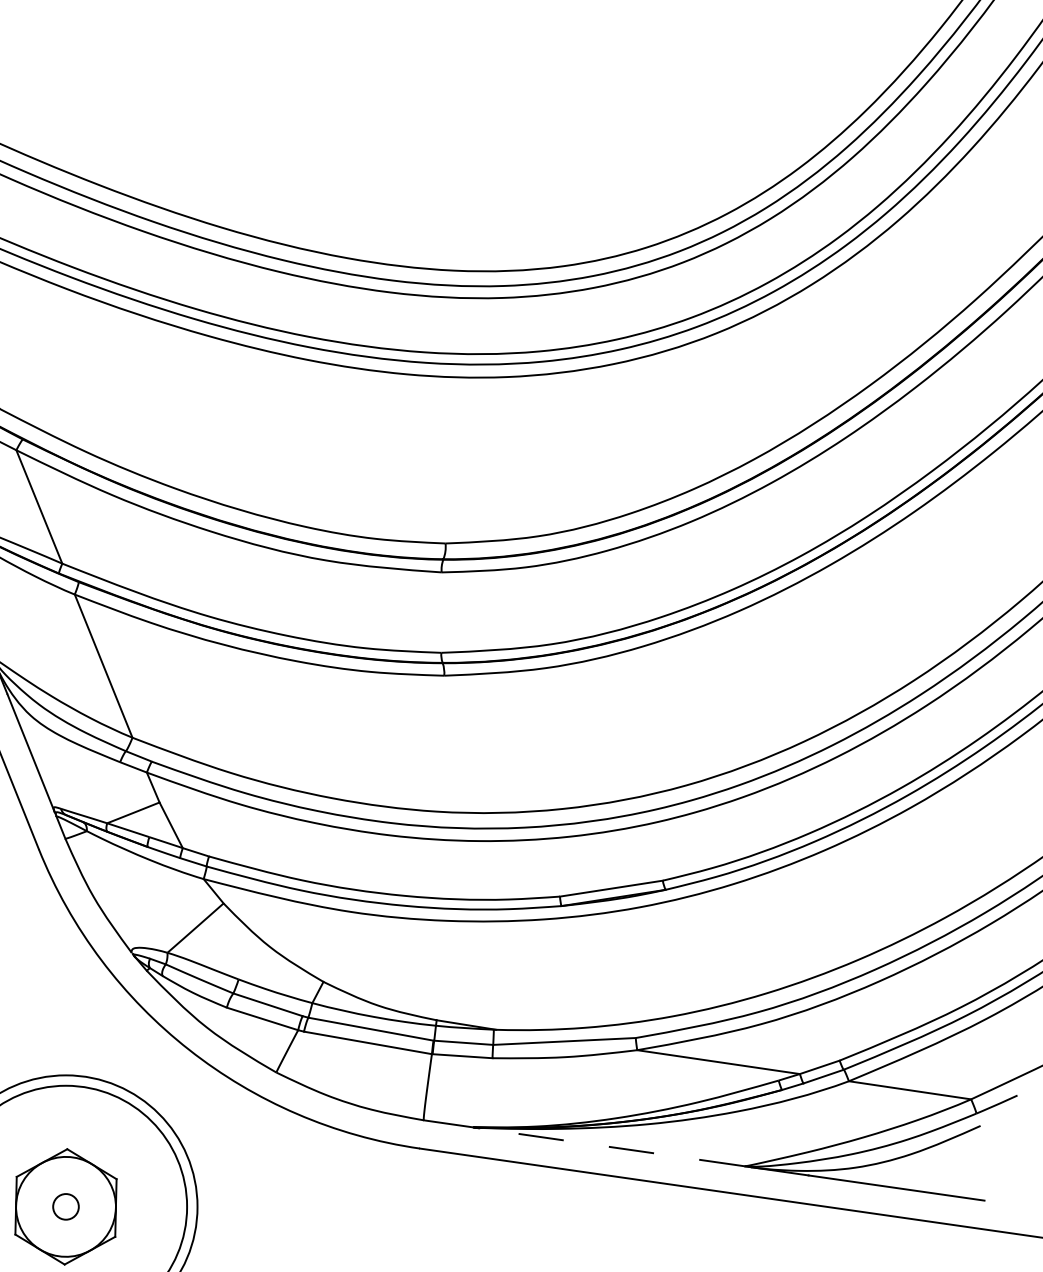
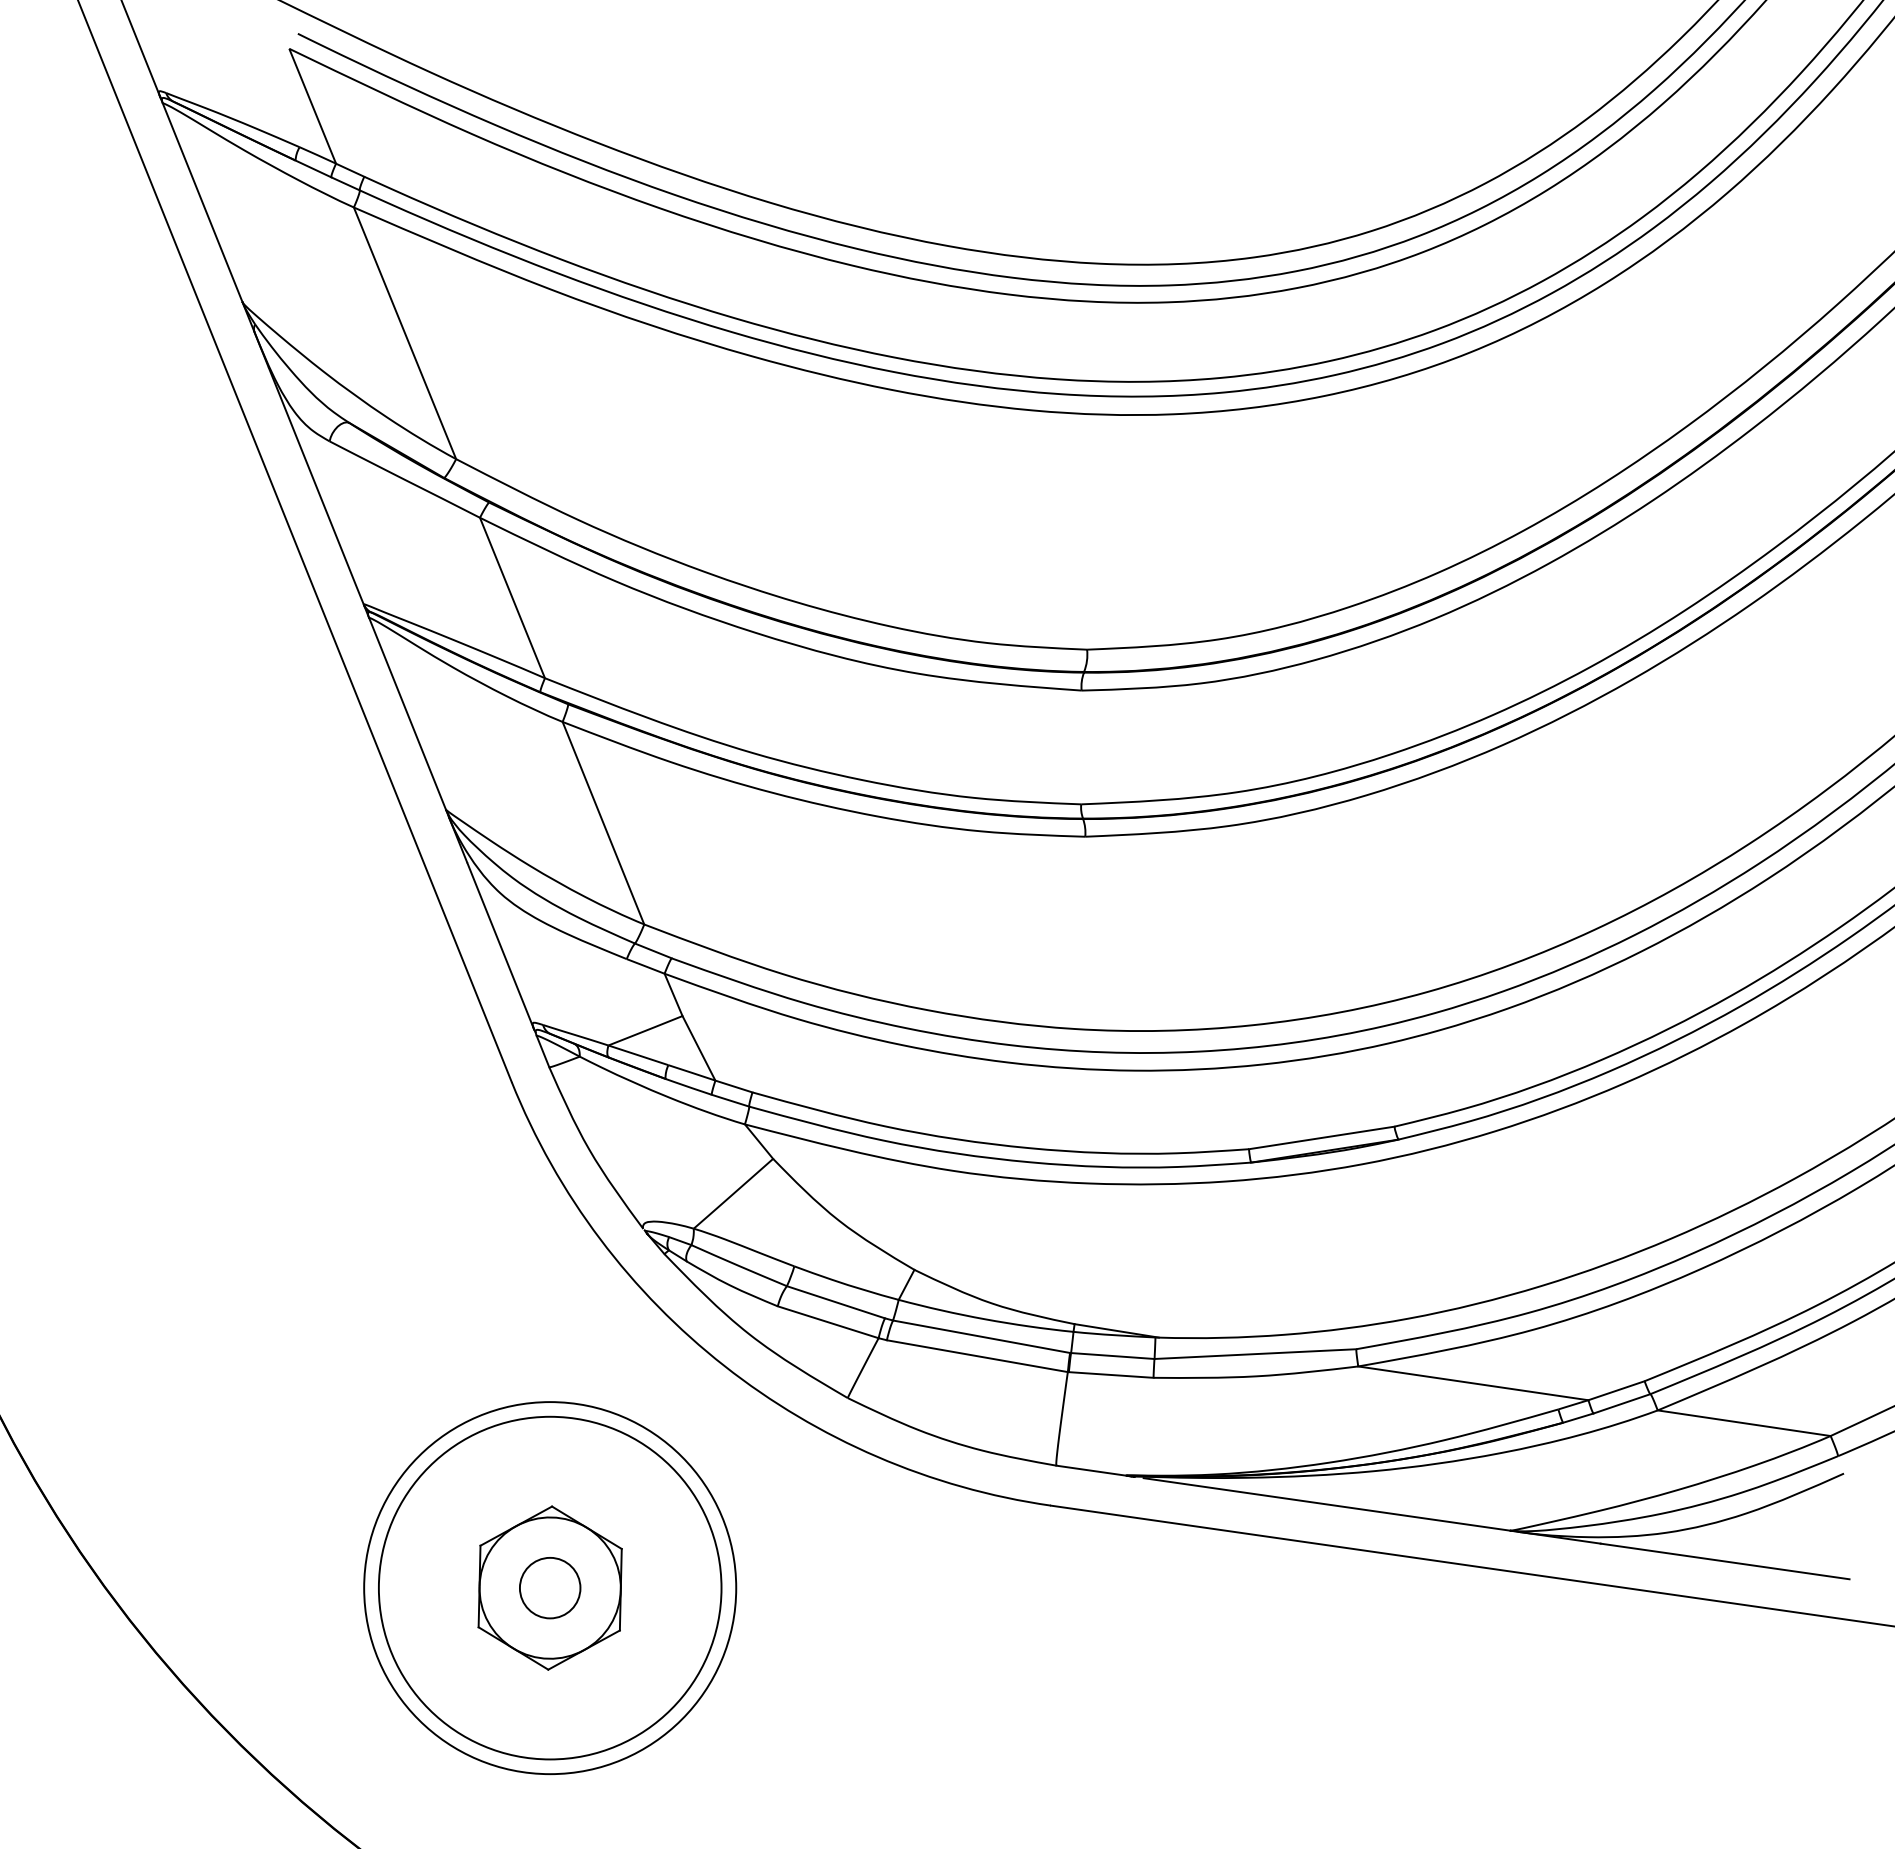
line: (614, 1147) -> (1326, 1504), dashed -> solid
circle: (65, 1206) -> (549, 1587), size x1.67

